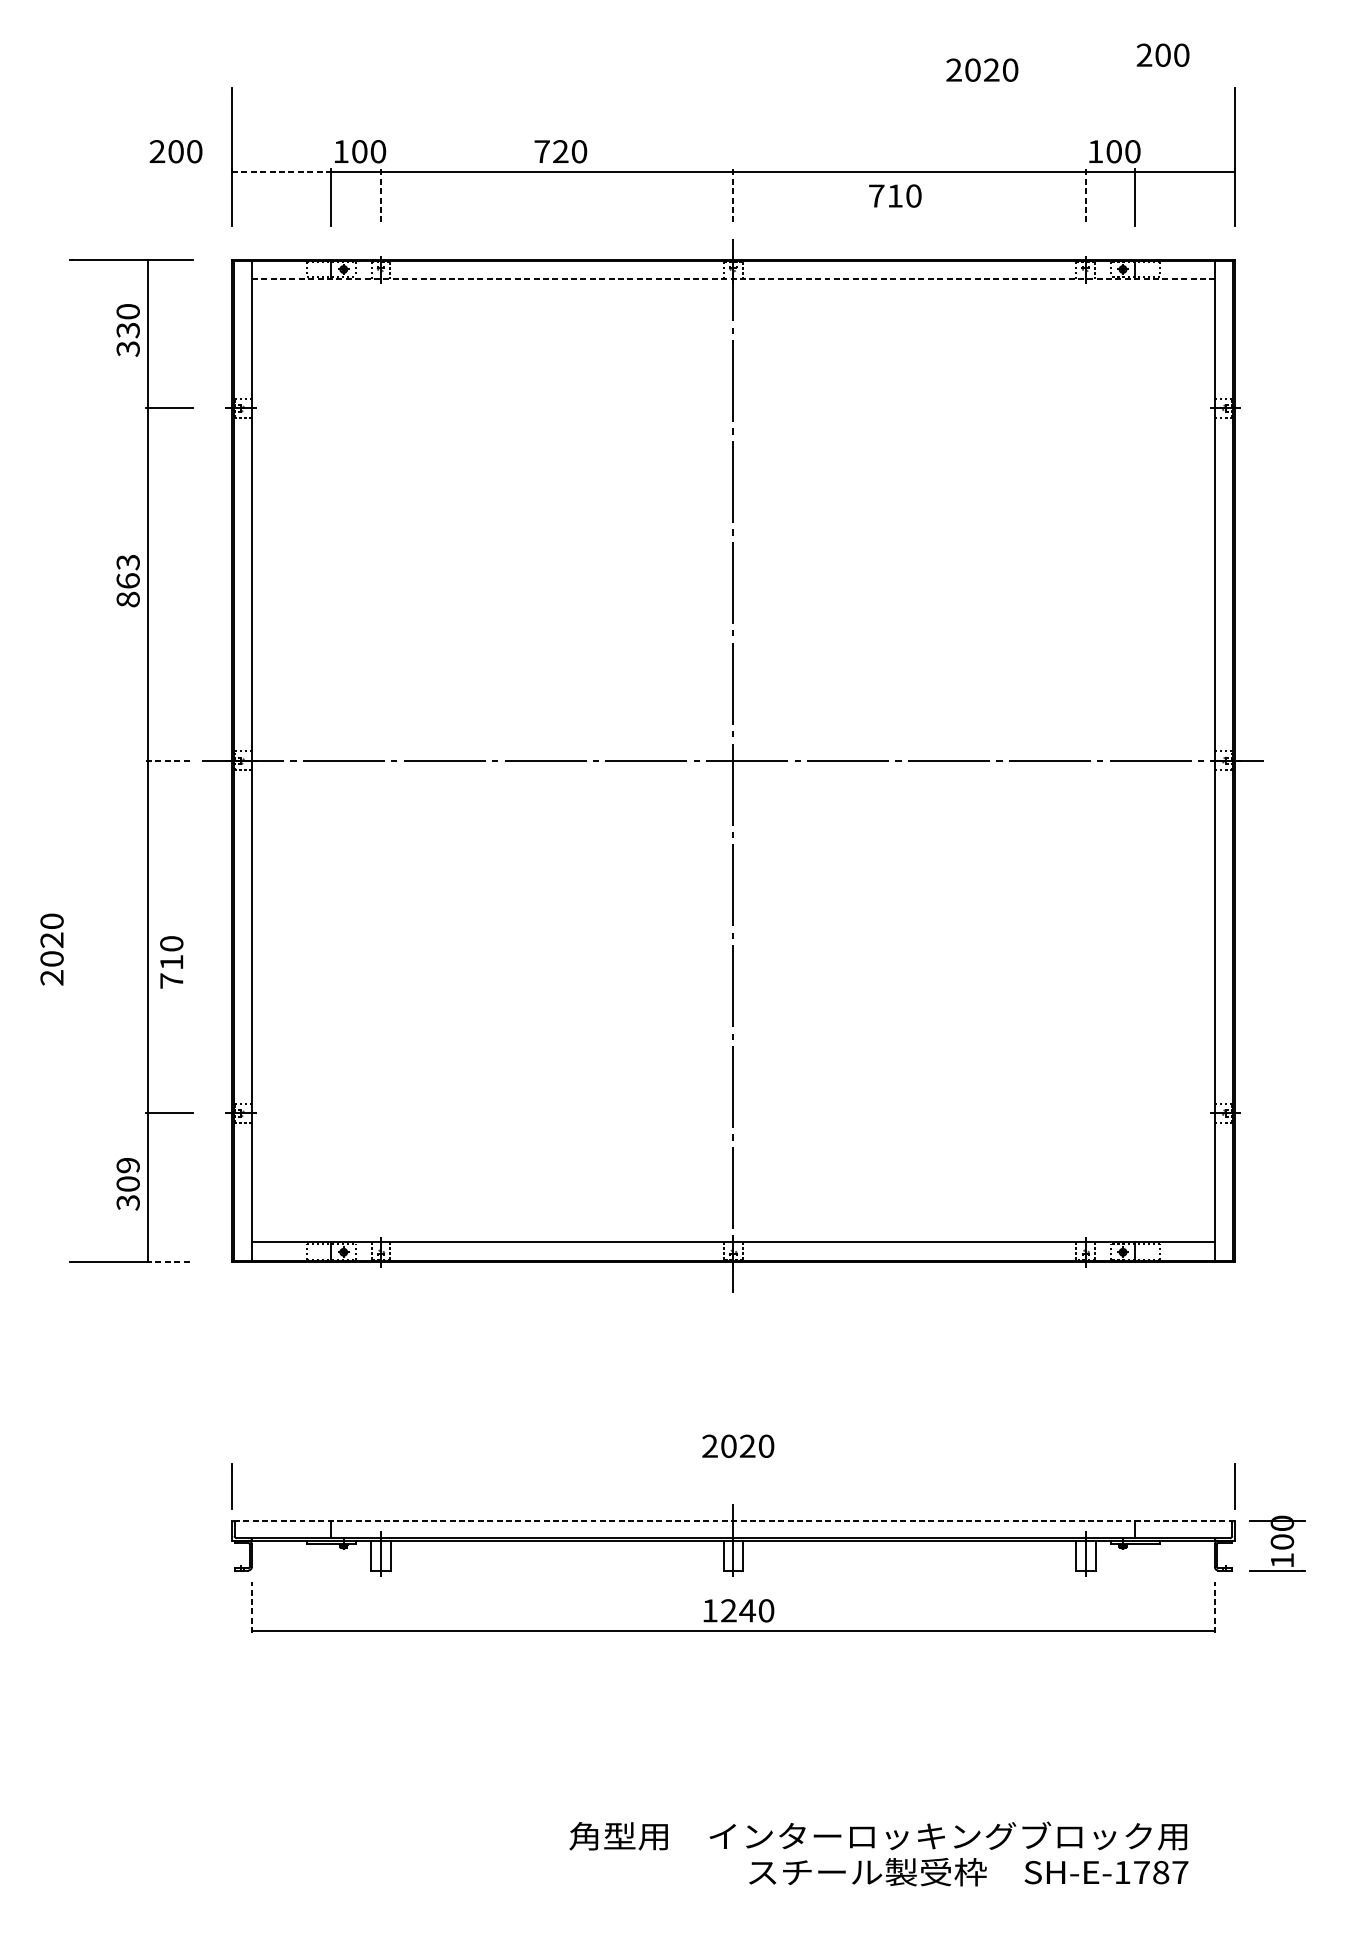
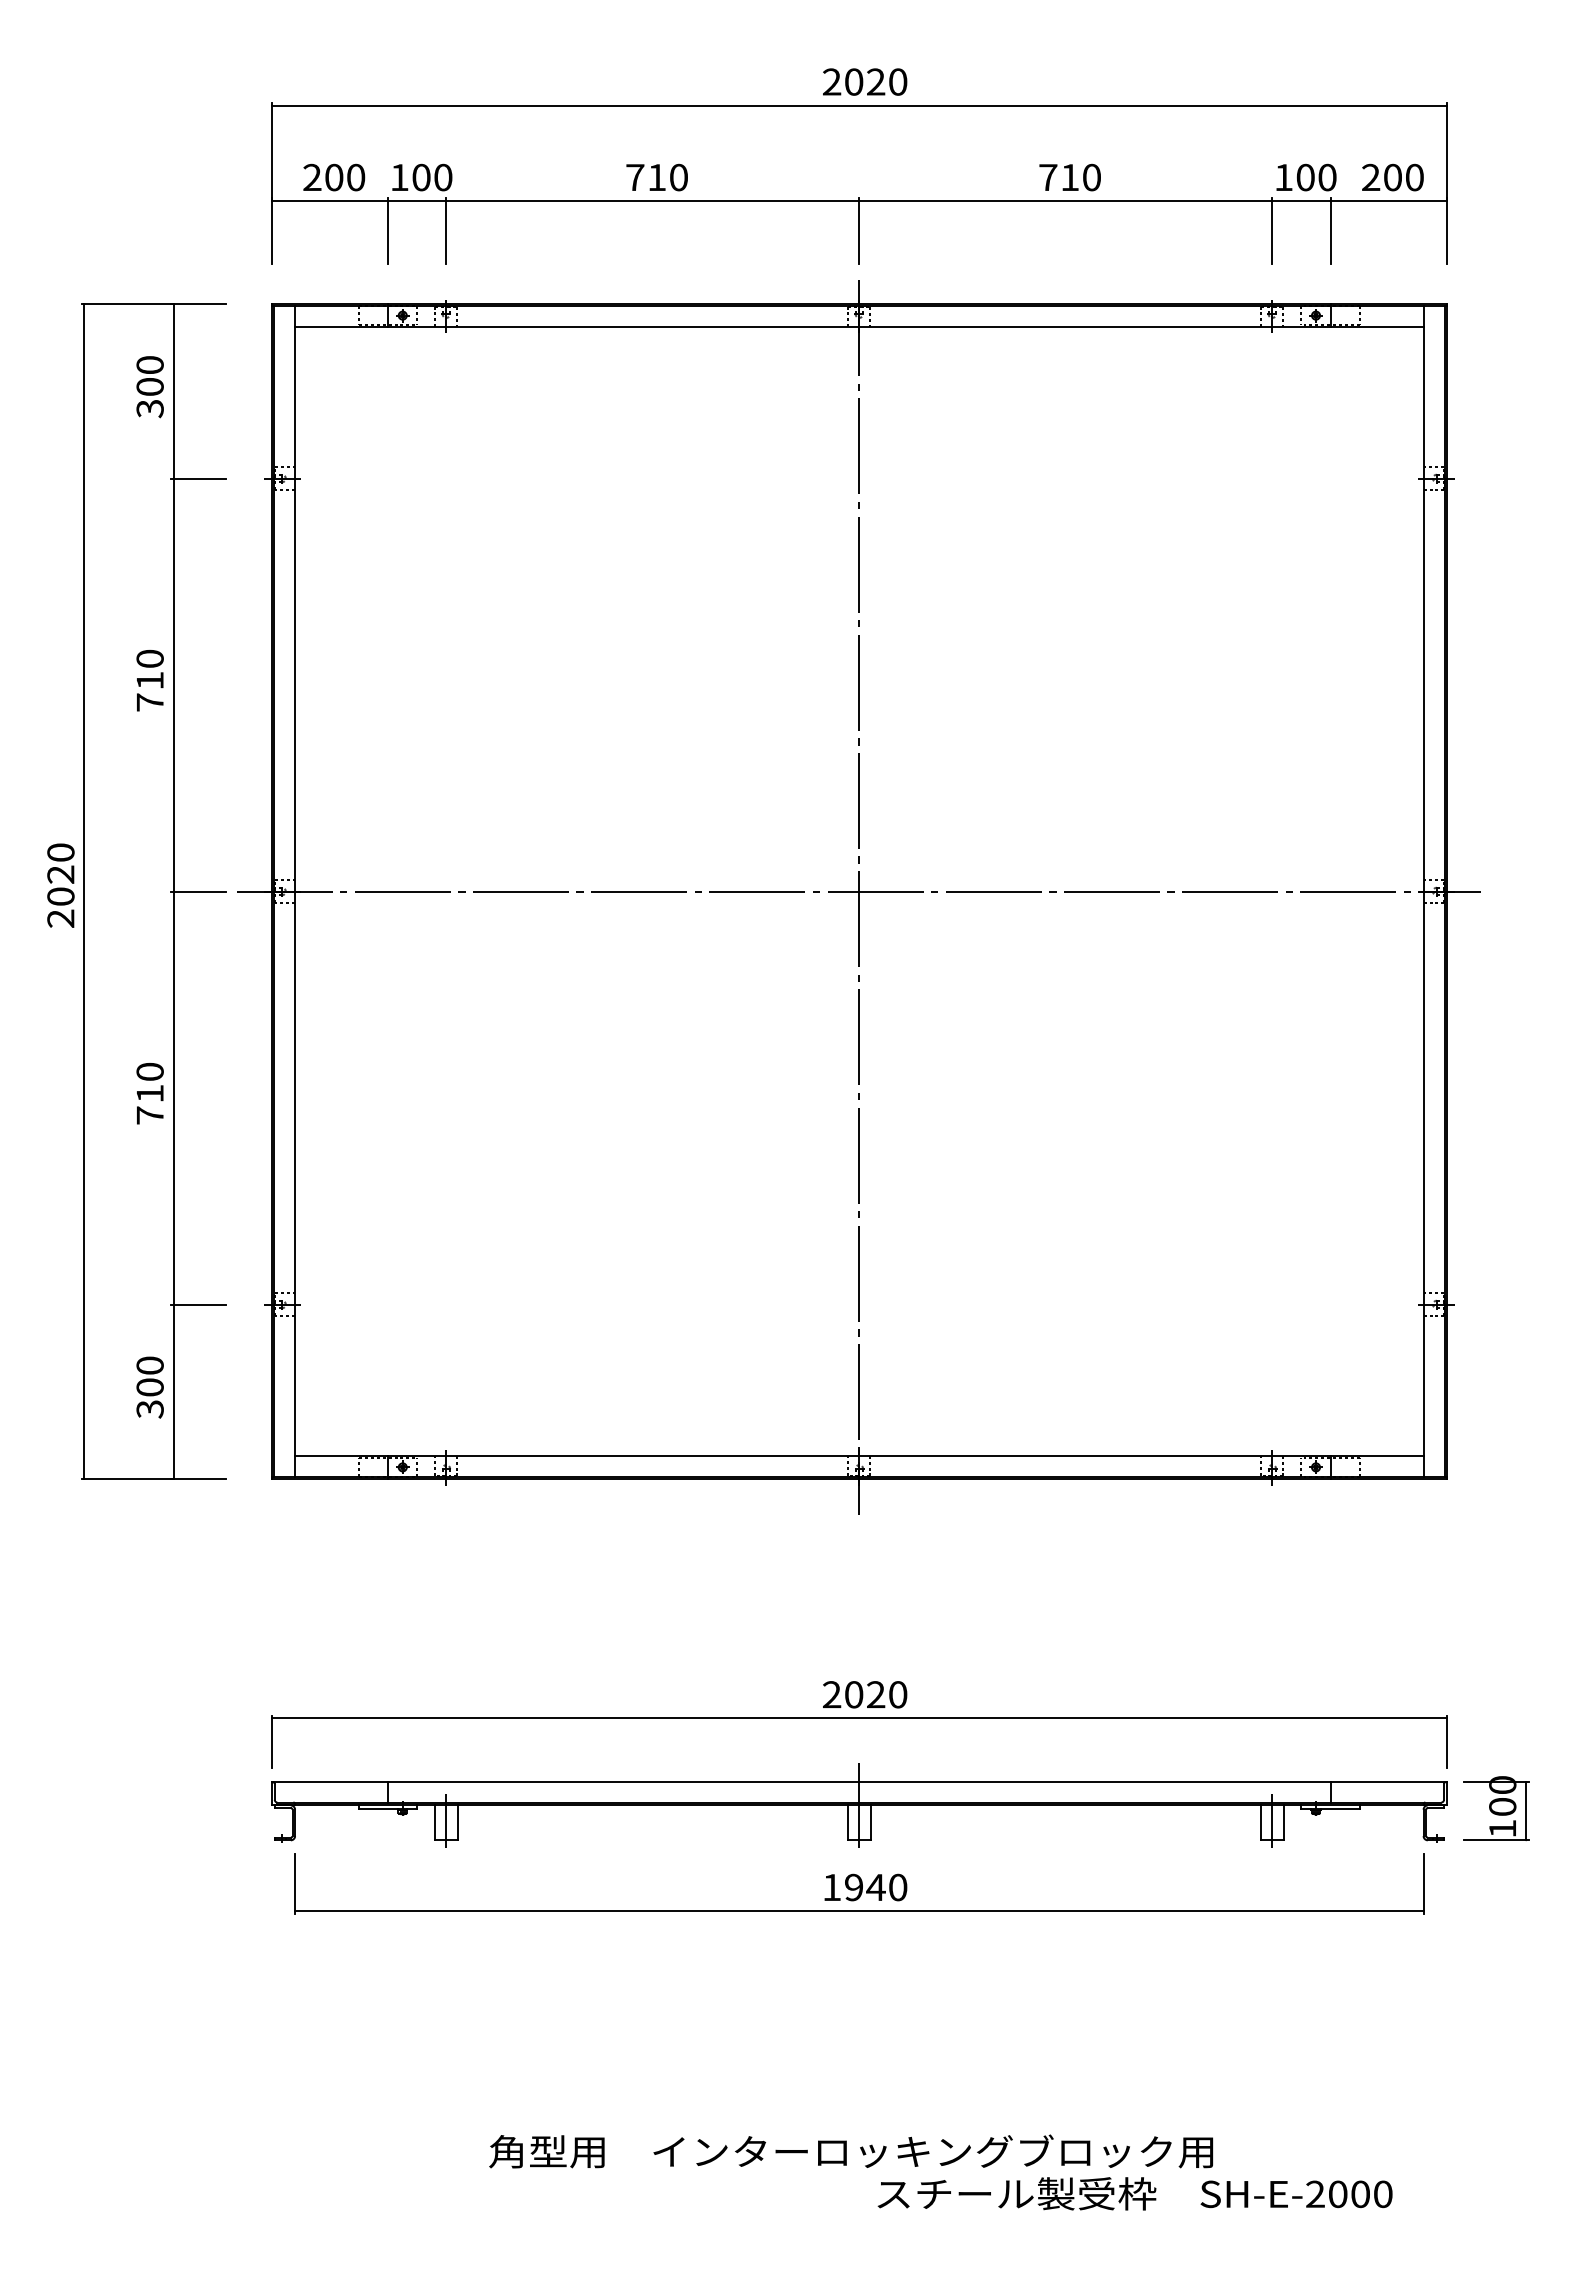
text: (1162, 55) -> (1392, 177), moved
text: (982, 69) -> (865, 81), moved
line: (732, 90) -> (858, 105), added
text: (561, 150) -> (657, 176), 720 -> 710
text: (176, 151) -> (334, 177), moved
line: (282, 172) -> (330, 201), dashed -> solid
text: (894, 195) -> (1069, 177), moved
line: (381, 197) -> (446, 231), dashed -> solid
line: (733, 197) -> (859, 231), dashed -> solid
line: (1085, 197) -> (1272, 231), dashed -> solid
line: (733, 279) -> (859, 327), dashed -> solid
text: (127, 330) -> (149, 387), 330 -> 300
text: (127, 580) -> (149, 680), 863 -> 710
line: (72, 760) -> (84, 891), added
line: (169, 760) -> (198, 891), dashed -> solid
text: (51, 949) -> (60, 885), moved
text: (171, 962) -> (149, 1093), moved
text: (127, 1165) -> (149, 1365), 309 -> 300
line: (169, 1262) -> (198, 1479), dashed -> solid
line: (732, 1466) -> (858, 1718), added
line: (733, 1521) -> (859, 1782), dashed -> solid
line: (1302, 1545) -> (1526, 1811), added
line: (252, 1607) -> (295, 1883), dashed -> solid
line: (1214, 1607) -> (1423, 1883), dashed -> solid
text: (729, 1610) -> (854, 1887), 1240 -> 1940
text: (877, 1836) -> (850, 2151), moved
text: (1151, 1872) -> (1349, 2194), SH-E-1787 -> SH-E-2000

